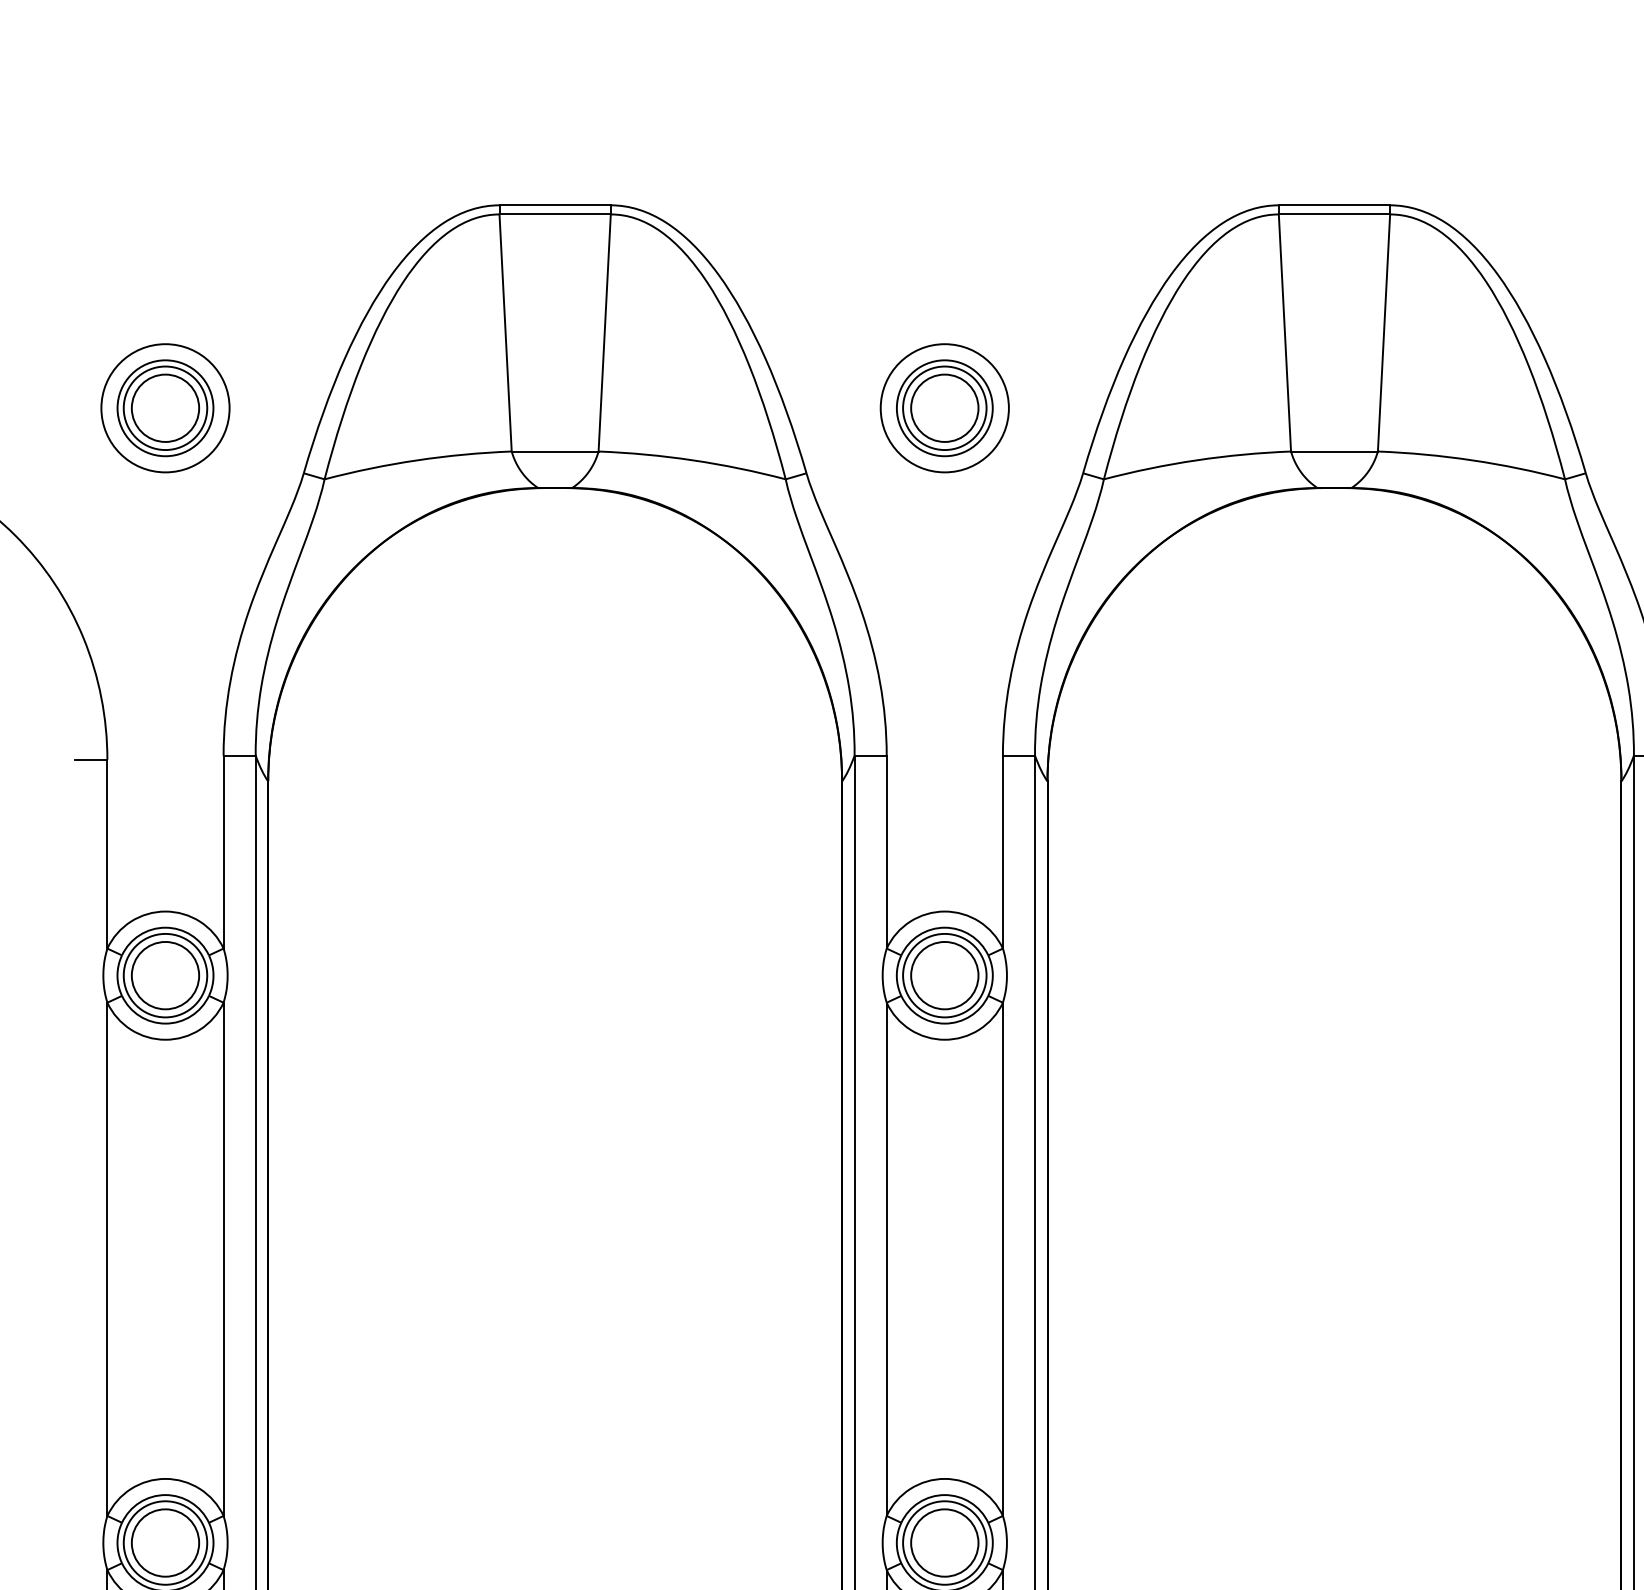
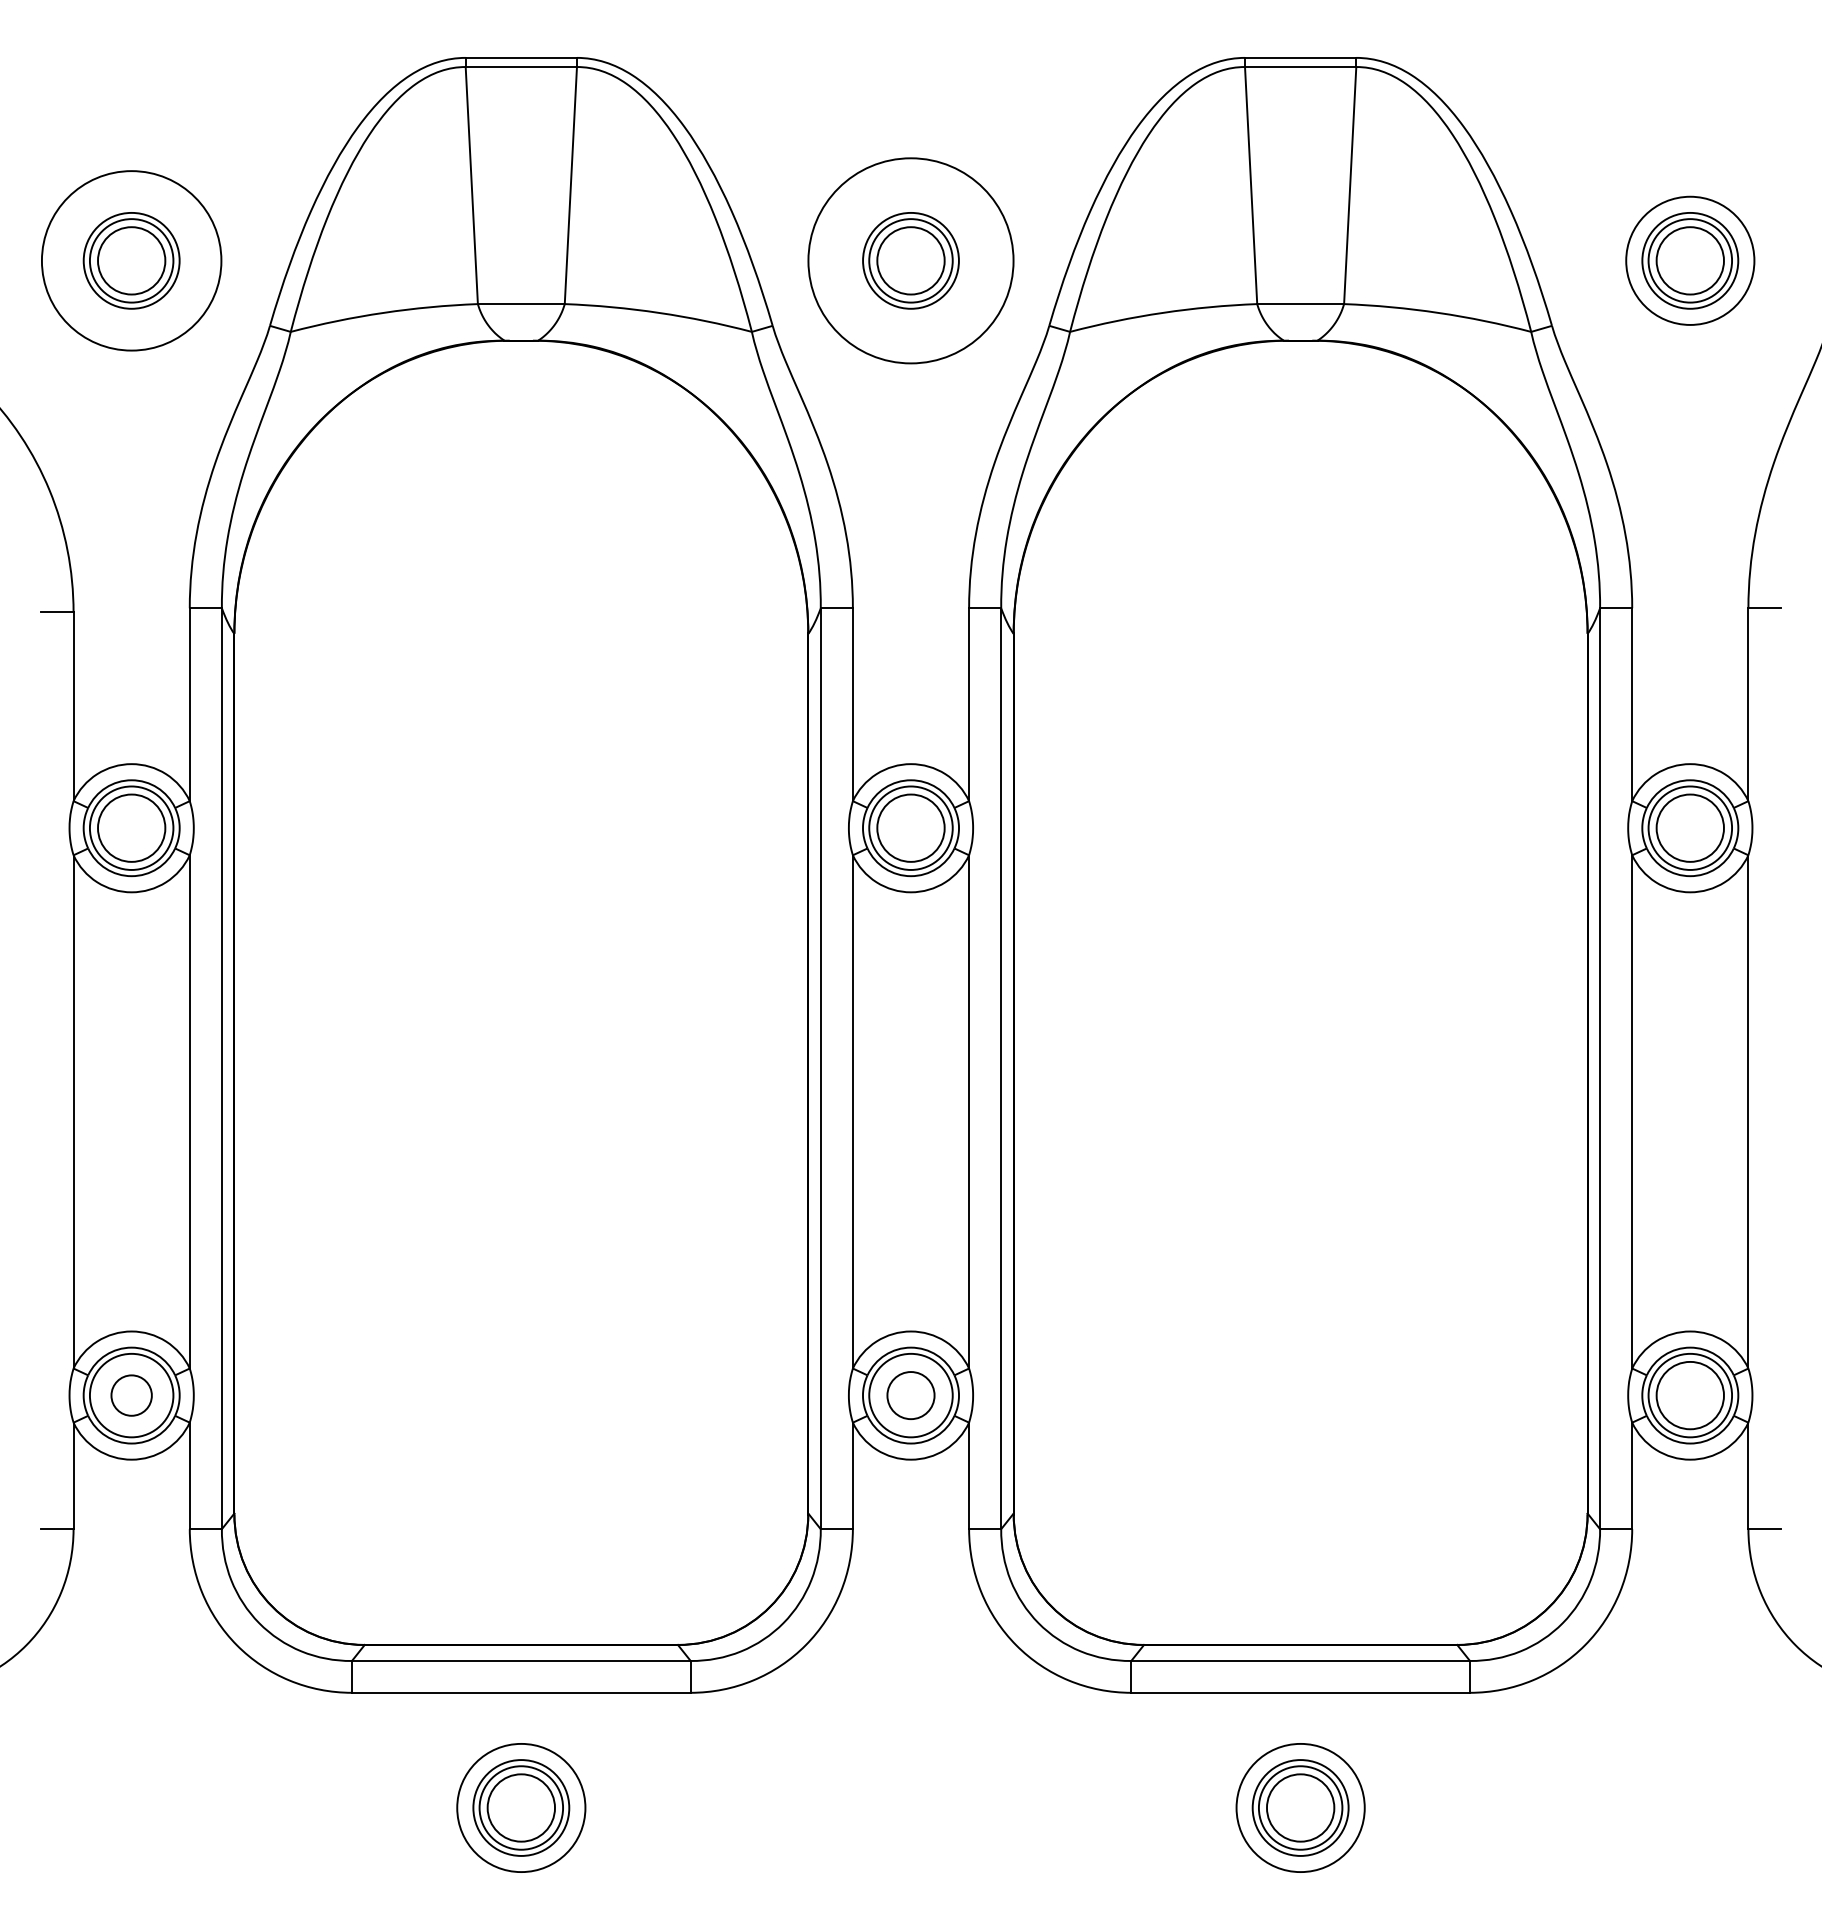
circle: (165, 407) -> (131, 260), size x1.4
circle: (944, 407) -> (910, 260), size x1.6
circle: (165, 1542) -> (131, 1395), size x0.6
circle: (944, 1542) -> (910, 1395), size x0.7

